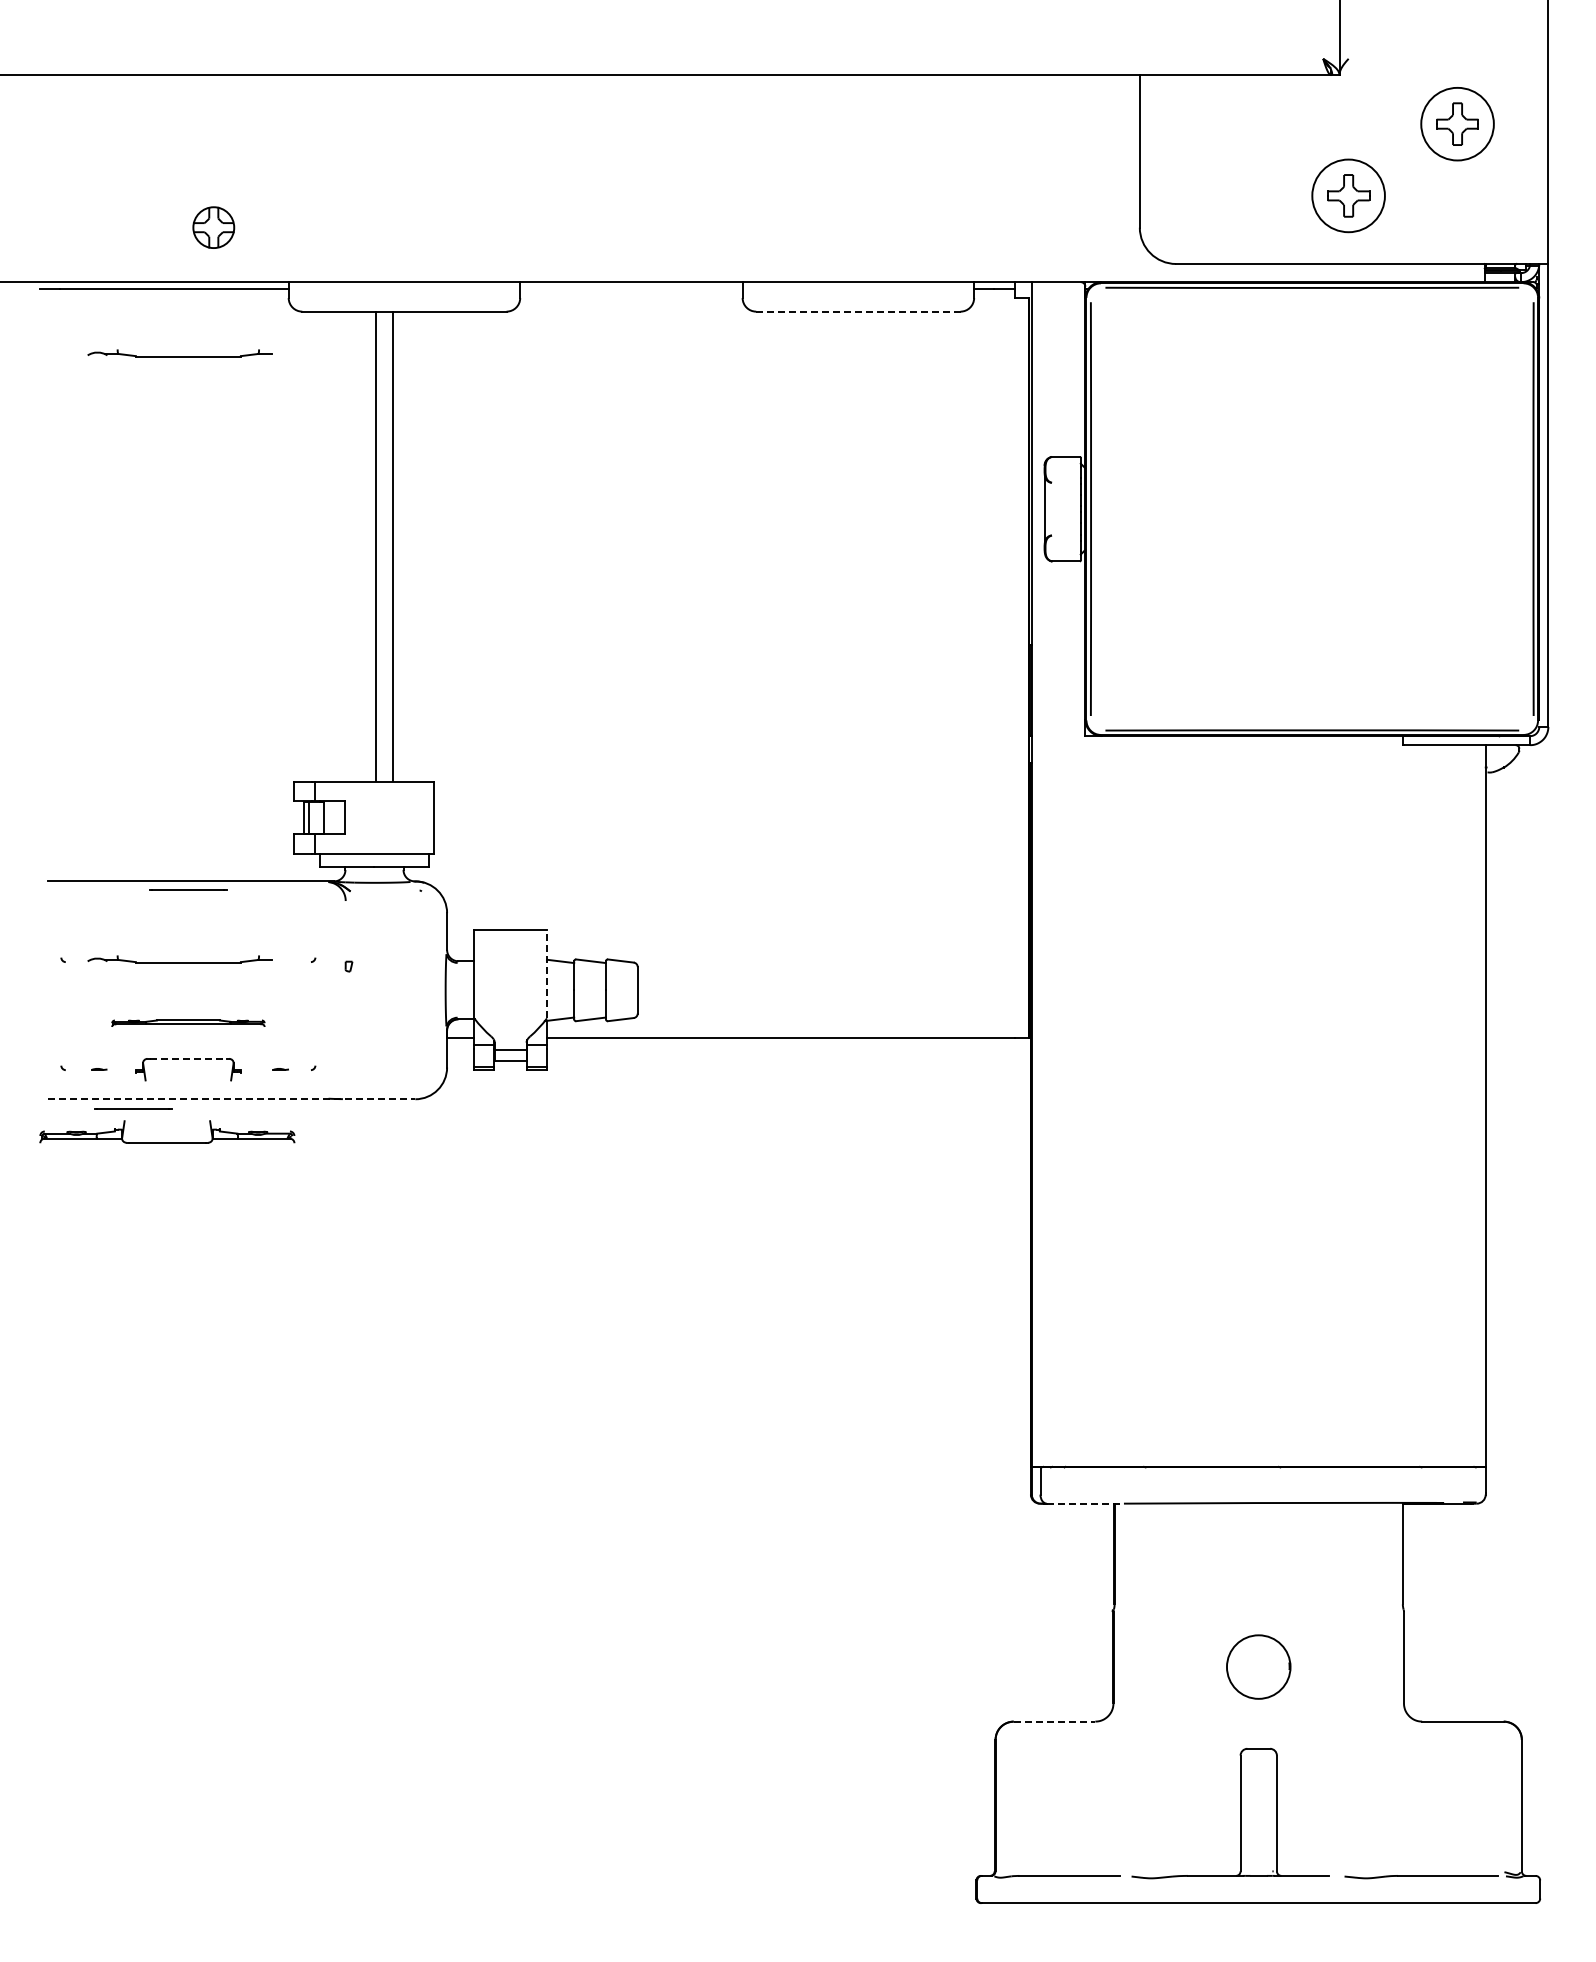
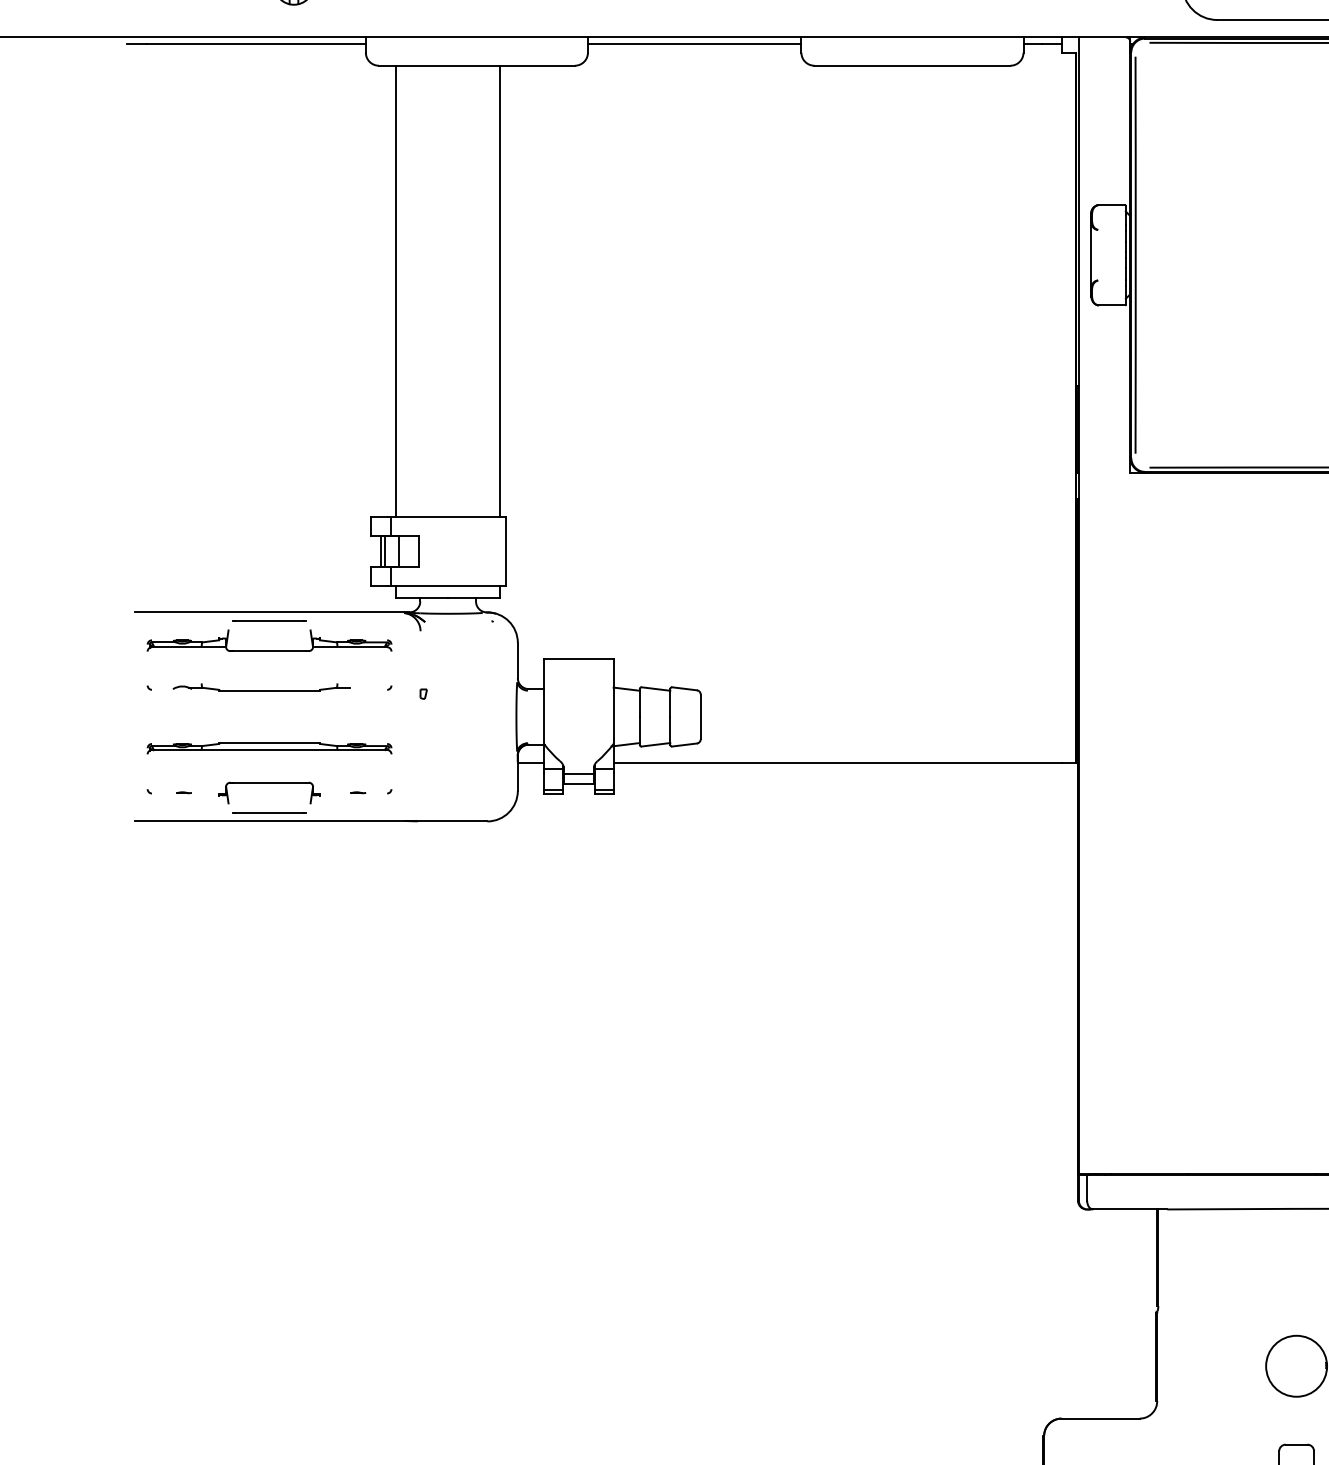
line: (631, 289) -> (694, 44), added
line: (858, 311) -> (912, 65), dashed -> solid
part: (179, 353) -> (261, 105), removed
line: (375, 546) -> (499, 291), moved
line: (393, 546) -> (396, 291), moved
line: (546, 973) -> (613, 700), dashed -> solid
part: (188, 1023) -> (269, 748), size x1.67
line: (188, 1058) -> (269, 782), dashed -> solid
line: (231, 1099) -> (310, 821), dashed -> solid
line: (133, 1108) -> (269, 812), moved
part: (167, 1142) -> (269, 650), moved
line: (1085, 1503) -> (1130, 1209), dashed -> solid
line: (1054, 1721) -> (1100, 1418), dashed -> solid

